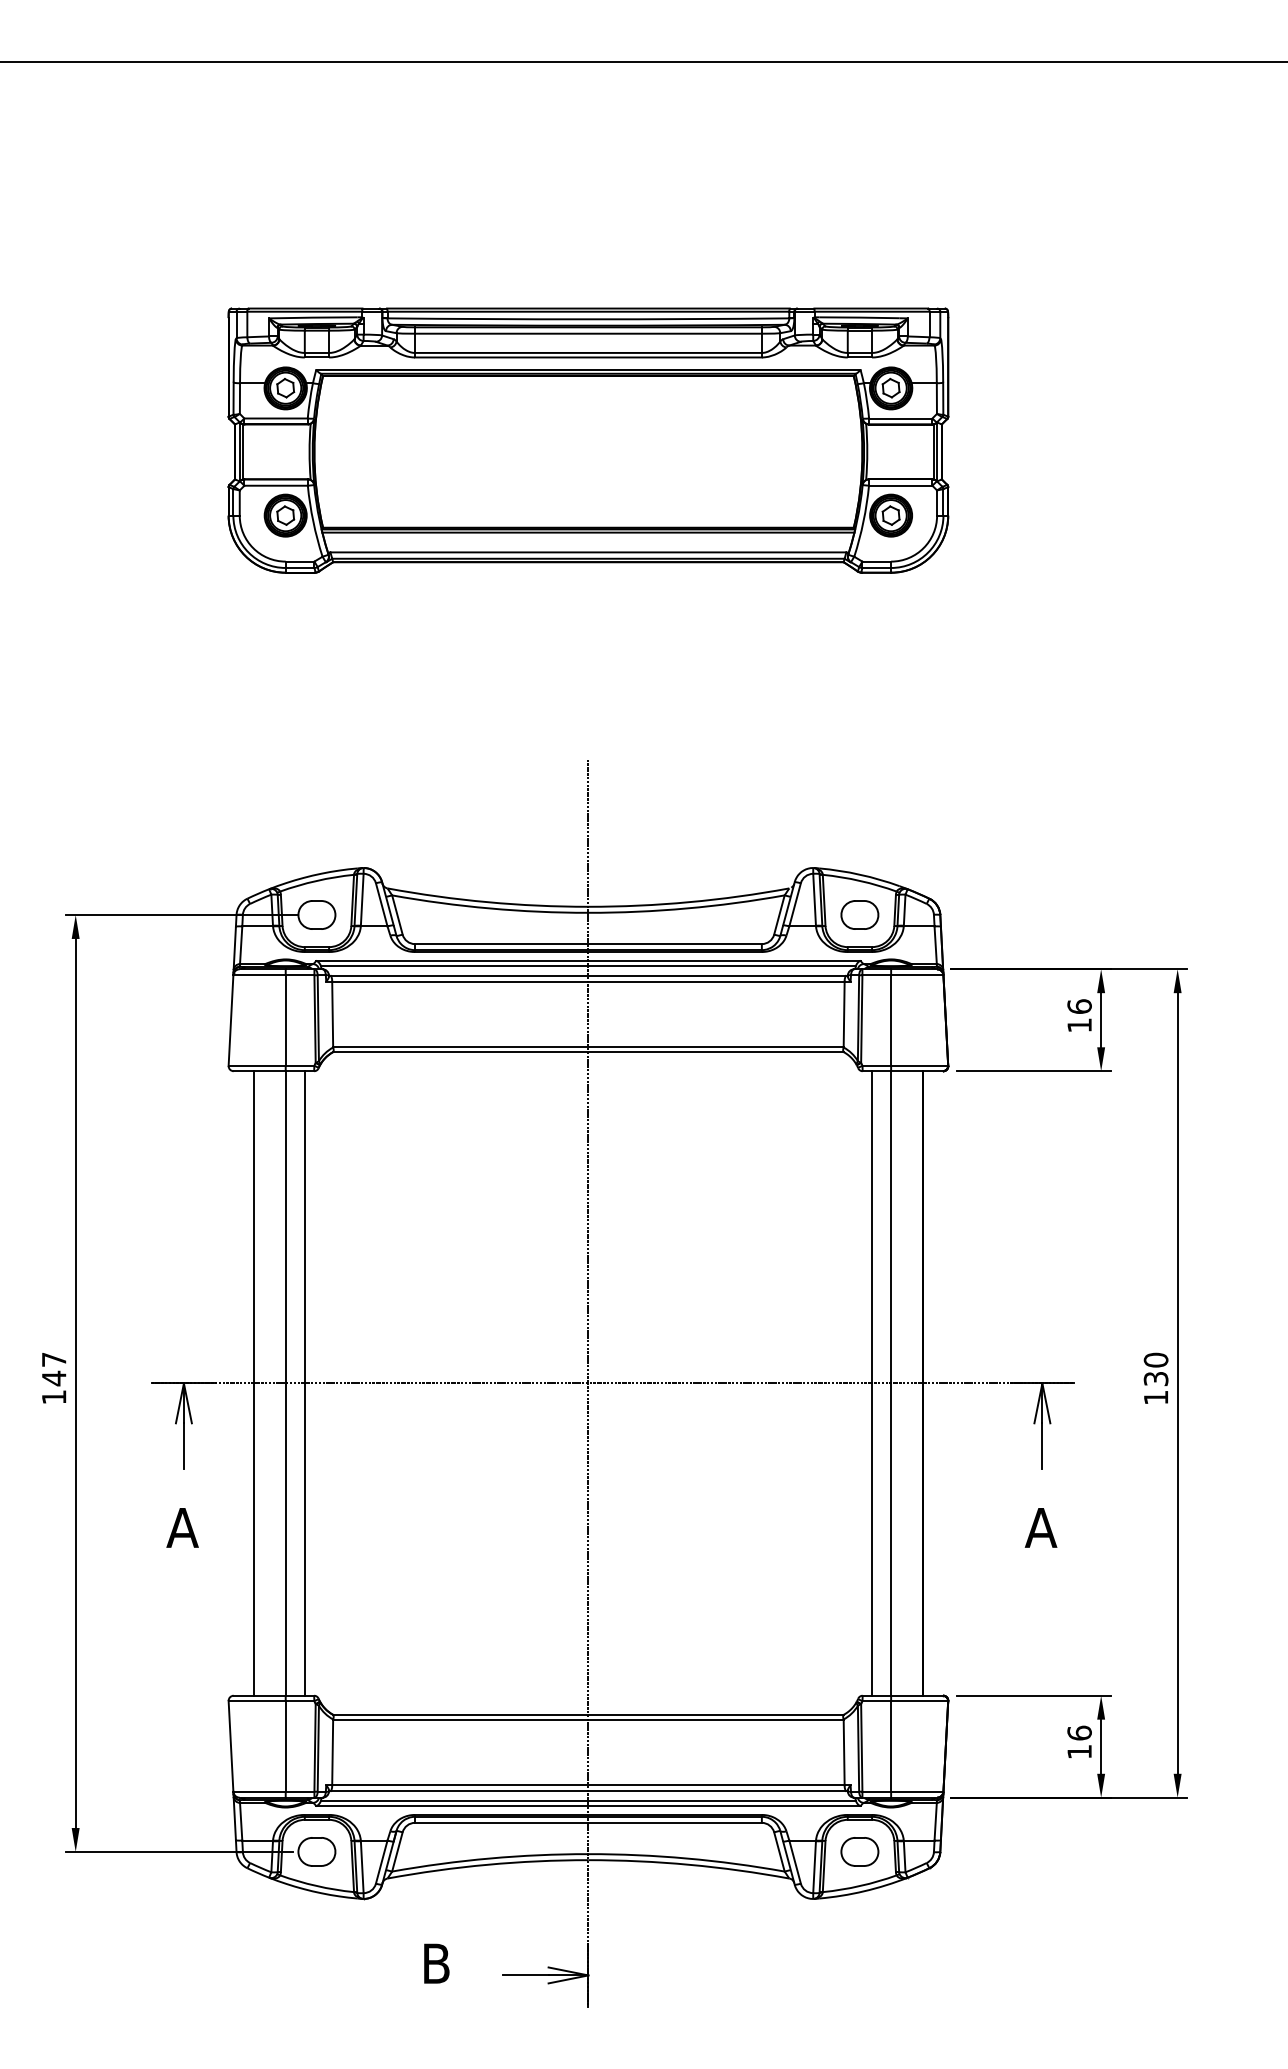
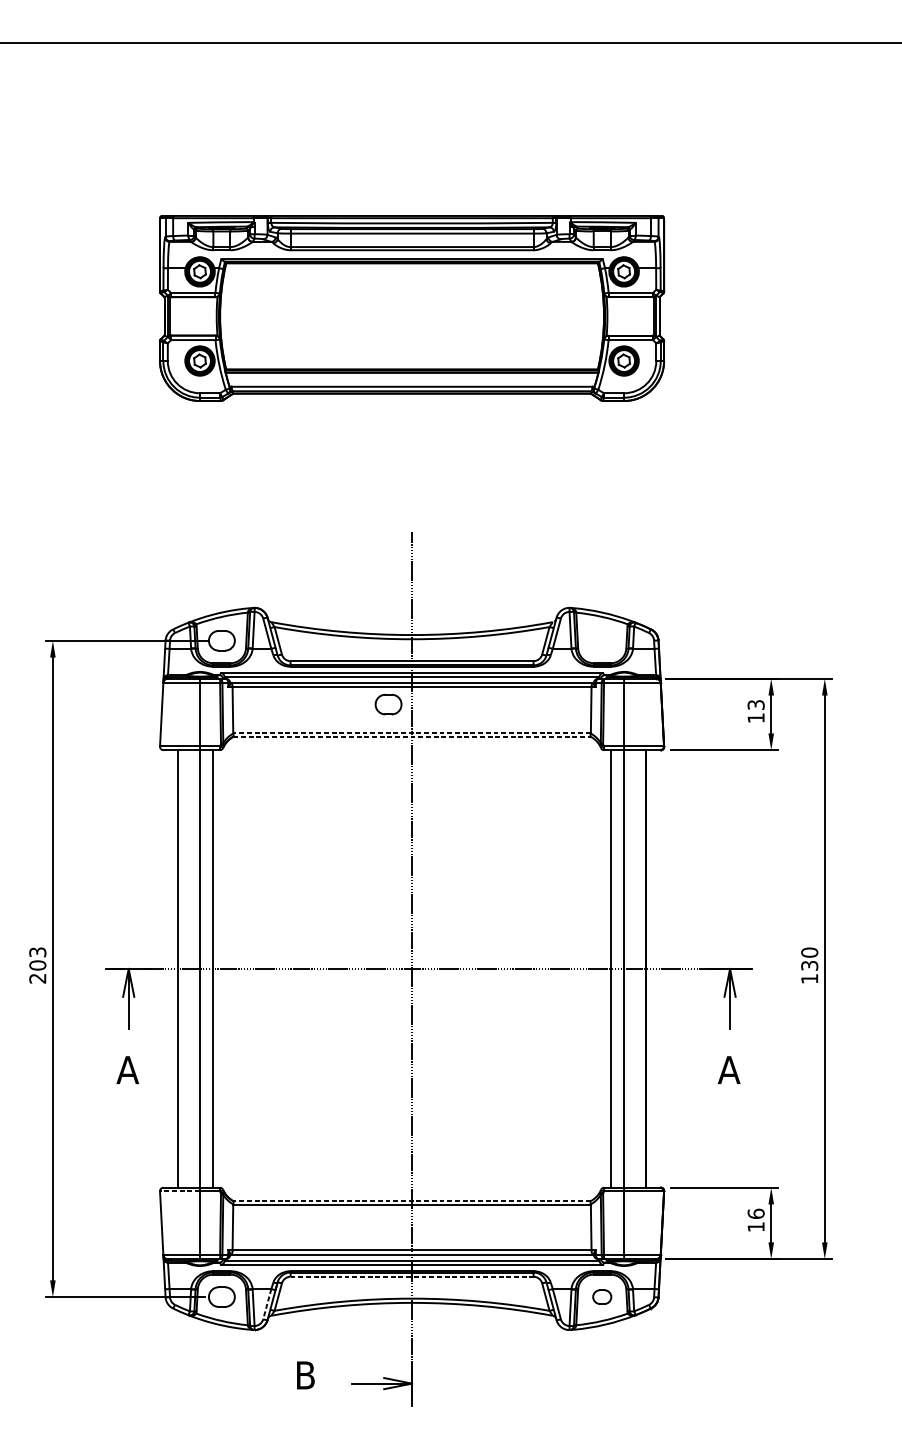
part: (859, 914) -> (388, 704), moved
text: (1079, 1006) -> (756, 704), 16 -> 13
line: (587, 1046) -> (411, 732), solid -> dashed
line: (588, 1052) -> (412, 737), solid -> dashed
text: (53, 1378) -> (37, 965), 147 -> 203
line: (257, 1701) -> (180, 1191), solid -> dashed
line: (587, 1714) -> (411, 1200), solid -> dashed
line: (588, 1822) -> (412, 1276), solid -> dashed
part: (859, 1851) -> (601, 1296), size x0.7
line: (381, 1862) -> (267, 1304), solid -> dashed

